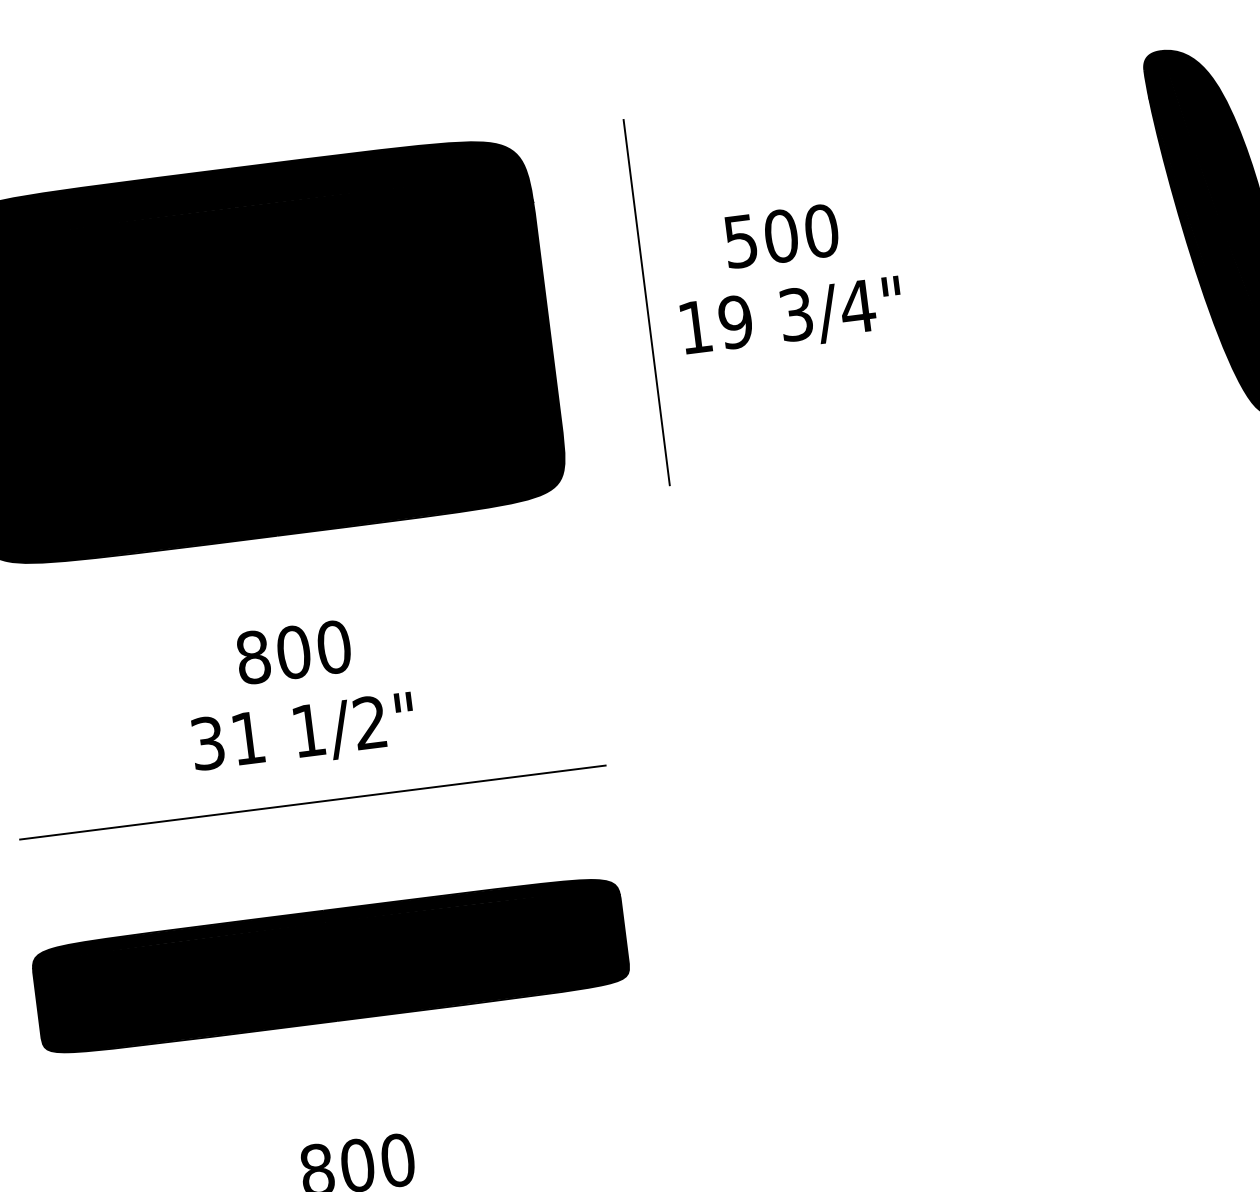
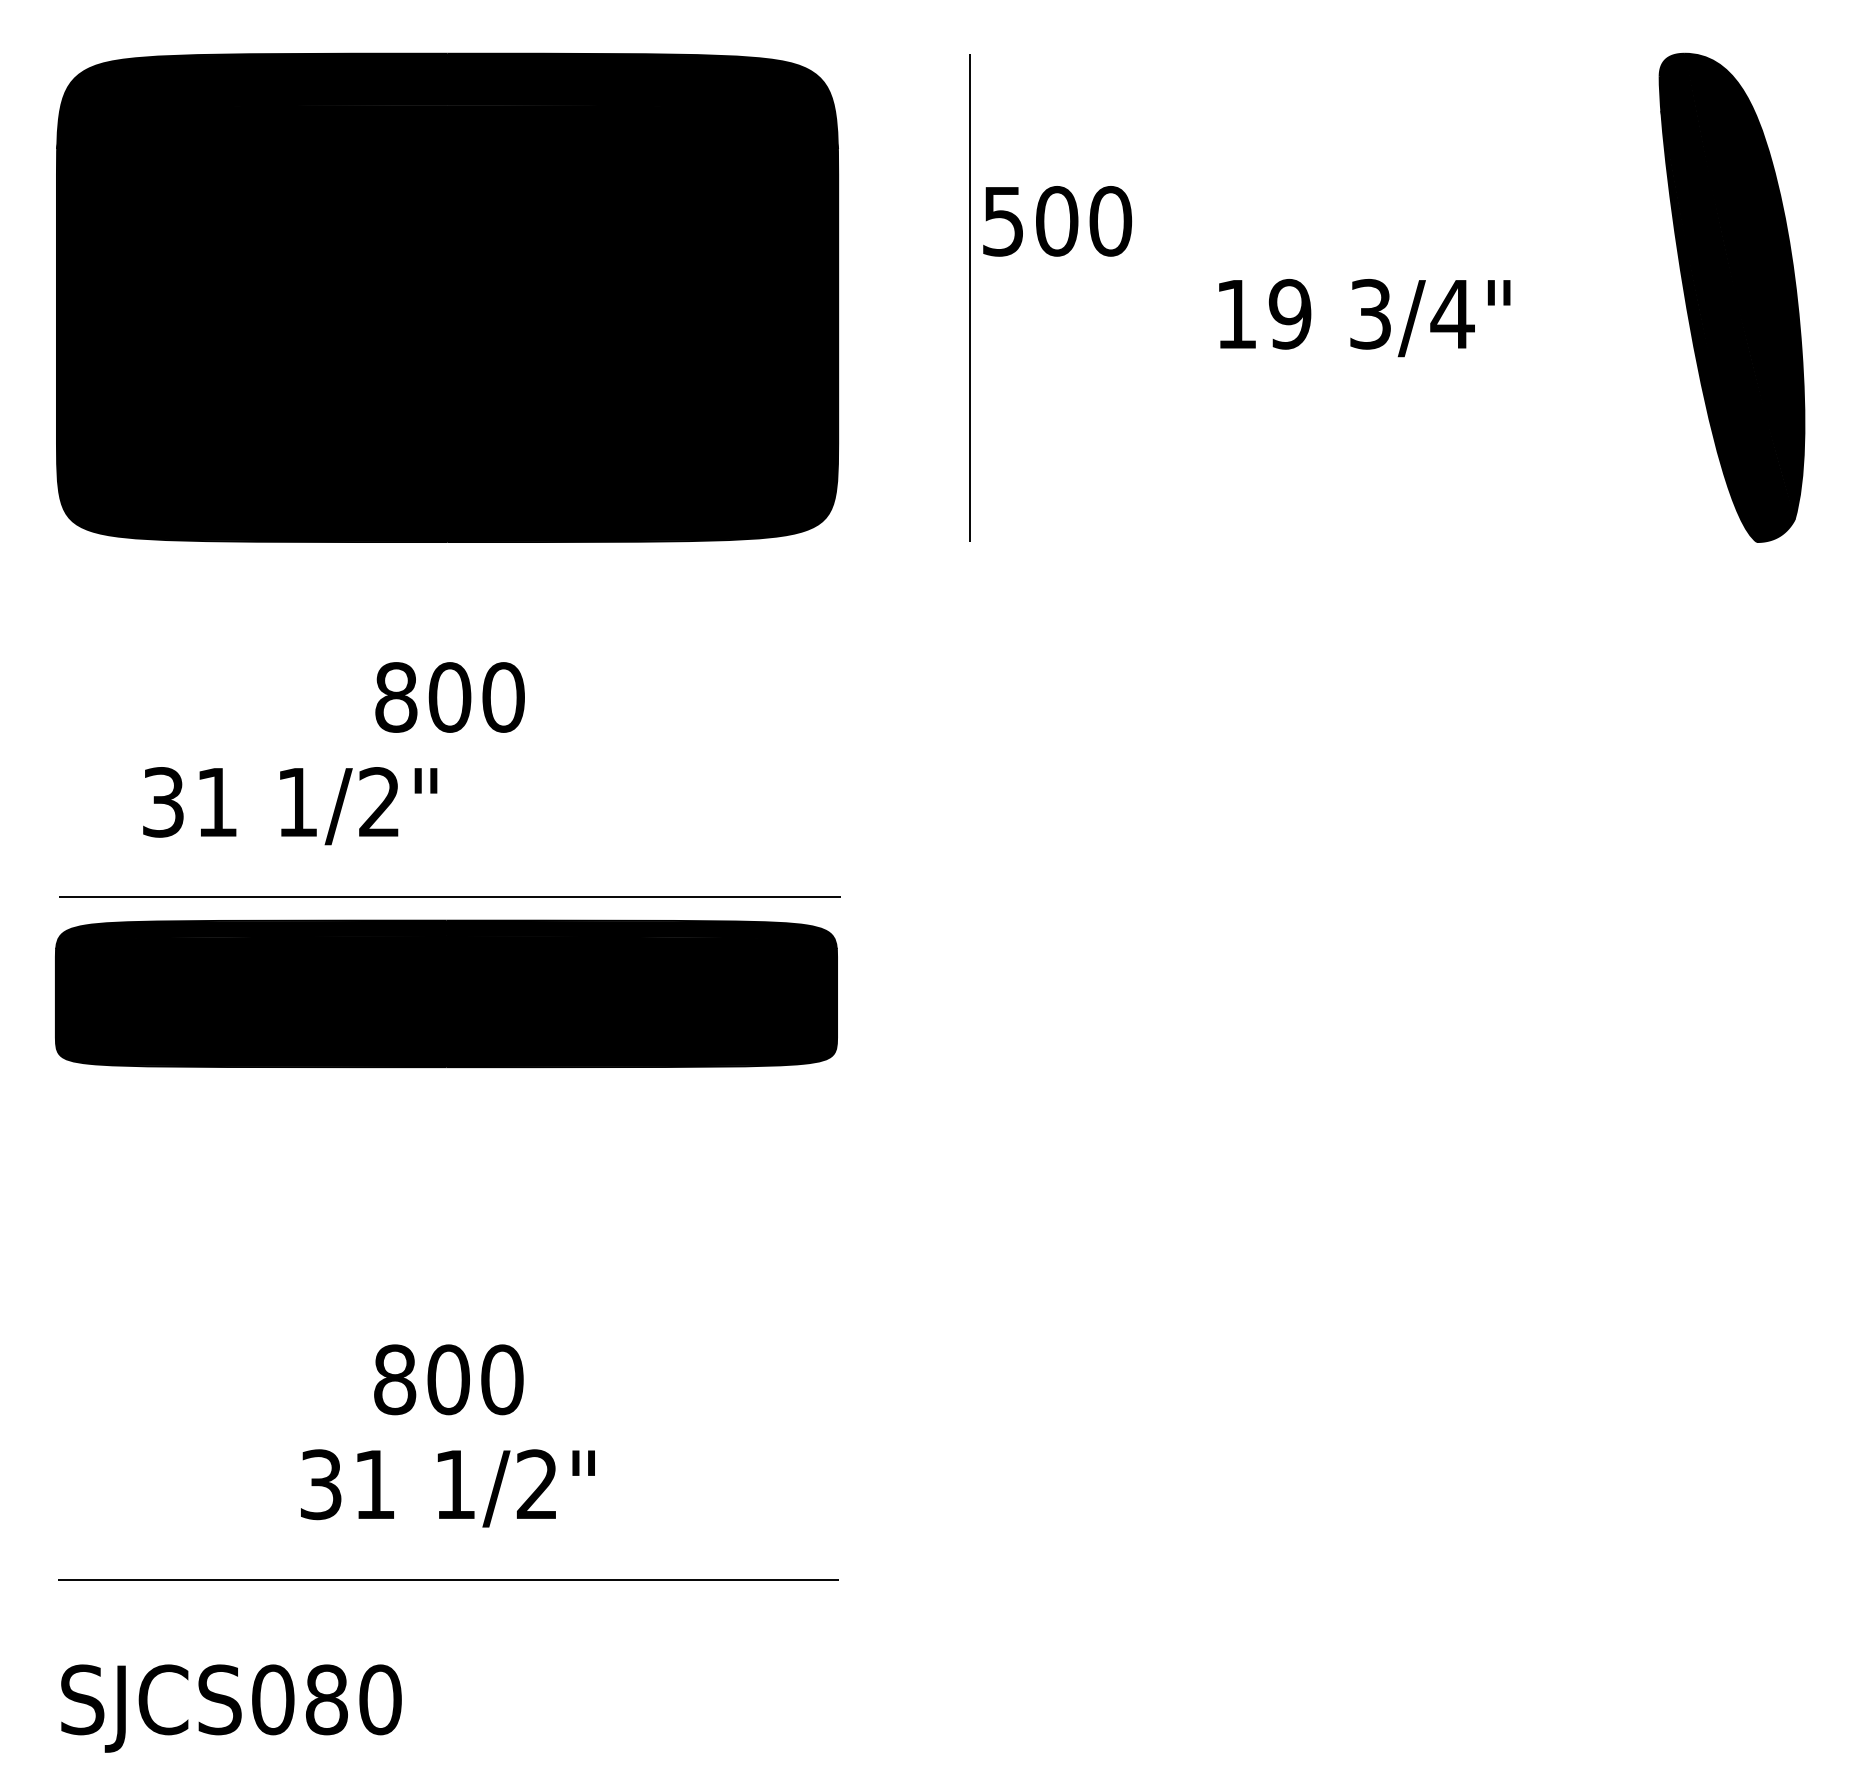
text: (781, 236) -> (1057, 221), moved
text: (792, 318) -> (1364, 318), moved
text: (303, 734) -> (290, 806), moved
part: (330, 965) -> (446, 993), moved

